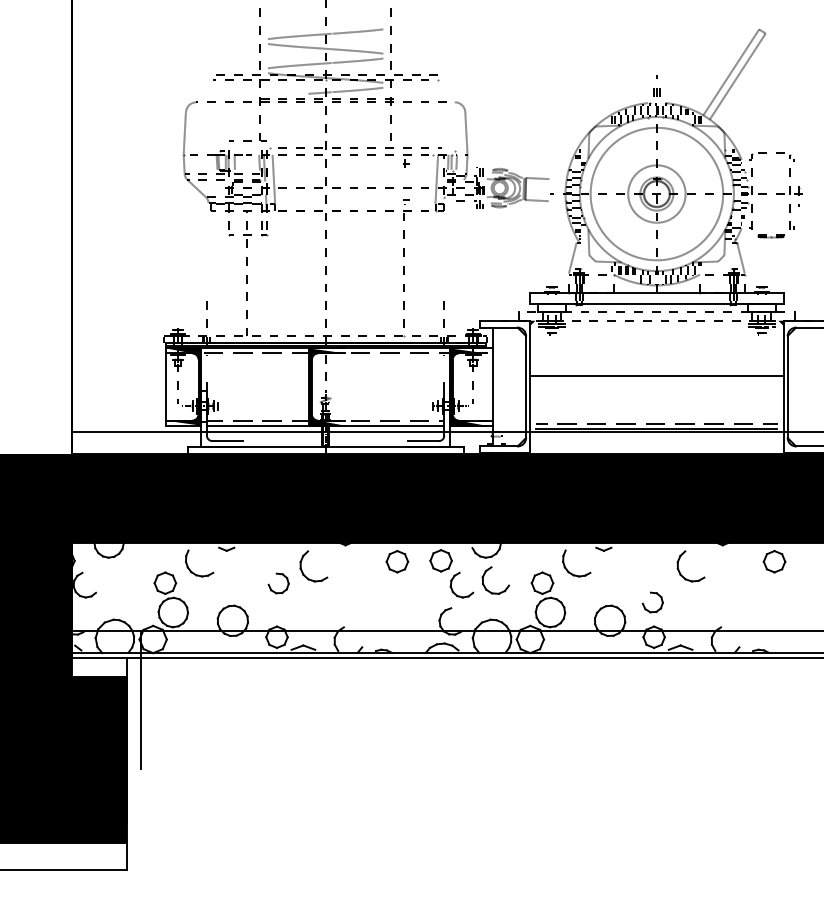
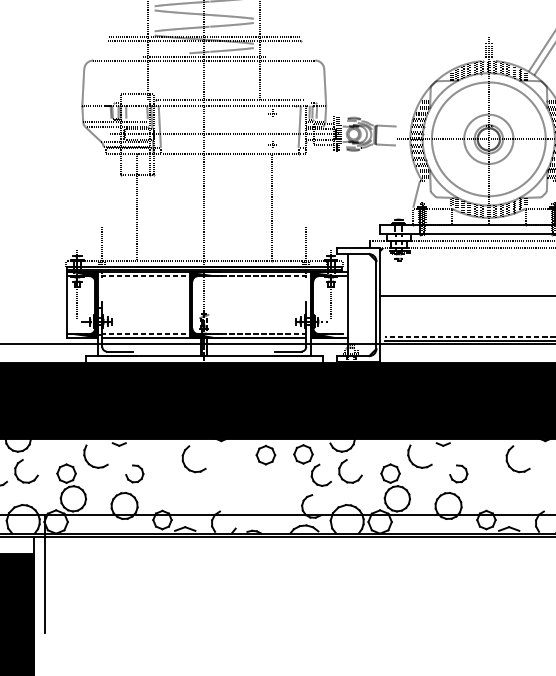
part: (108, 574) -> (17, 466), added
part: (270, 585) -> (127, 475), moved
part: (645, 606) -> (452, 477), moved

